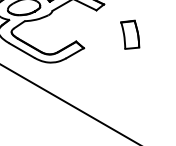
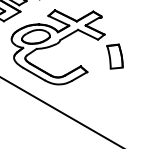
part: (129, 34) -> (114, 56), moved

